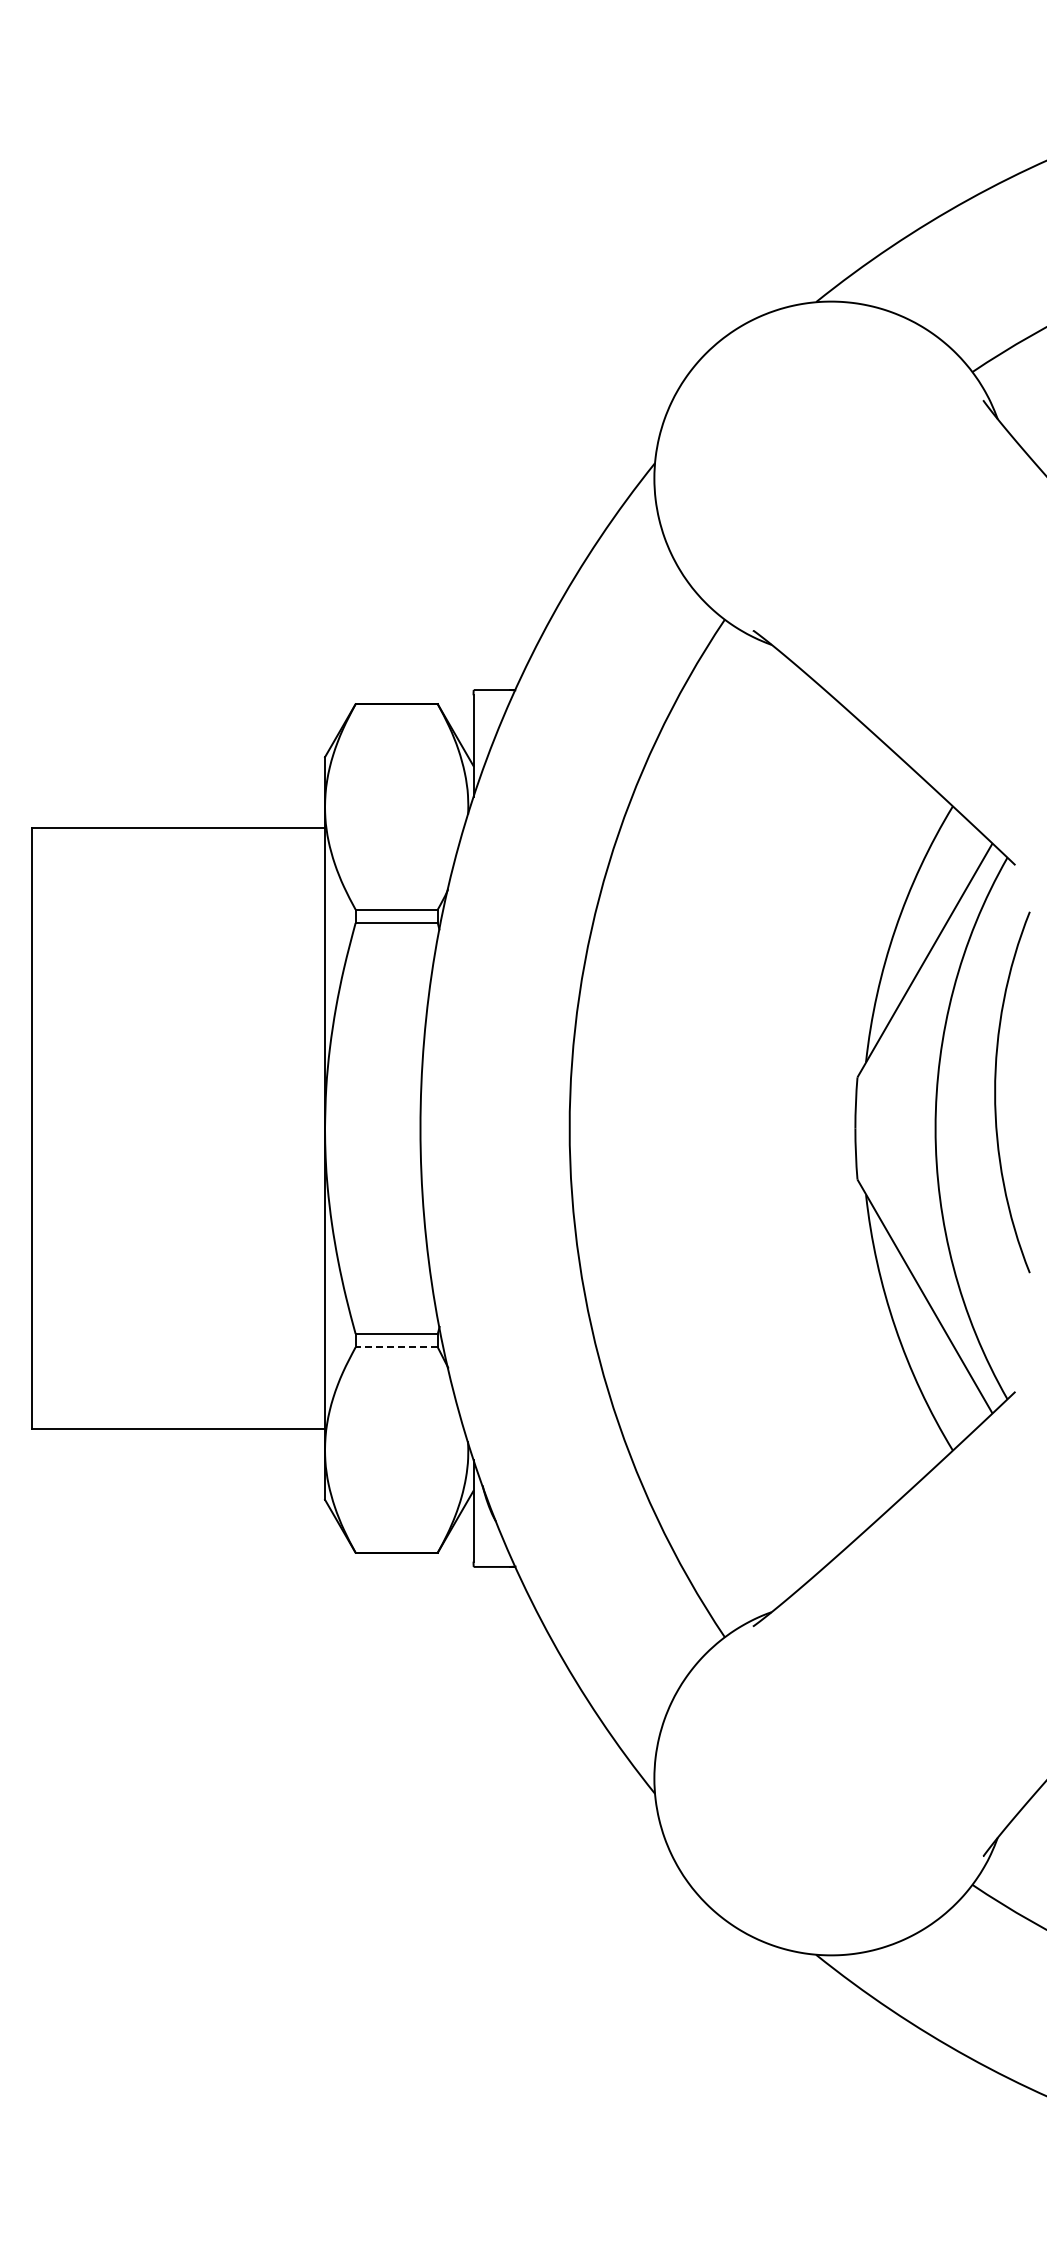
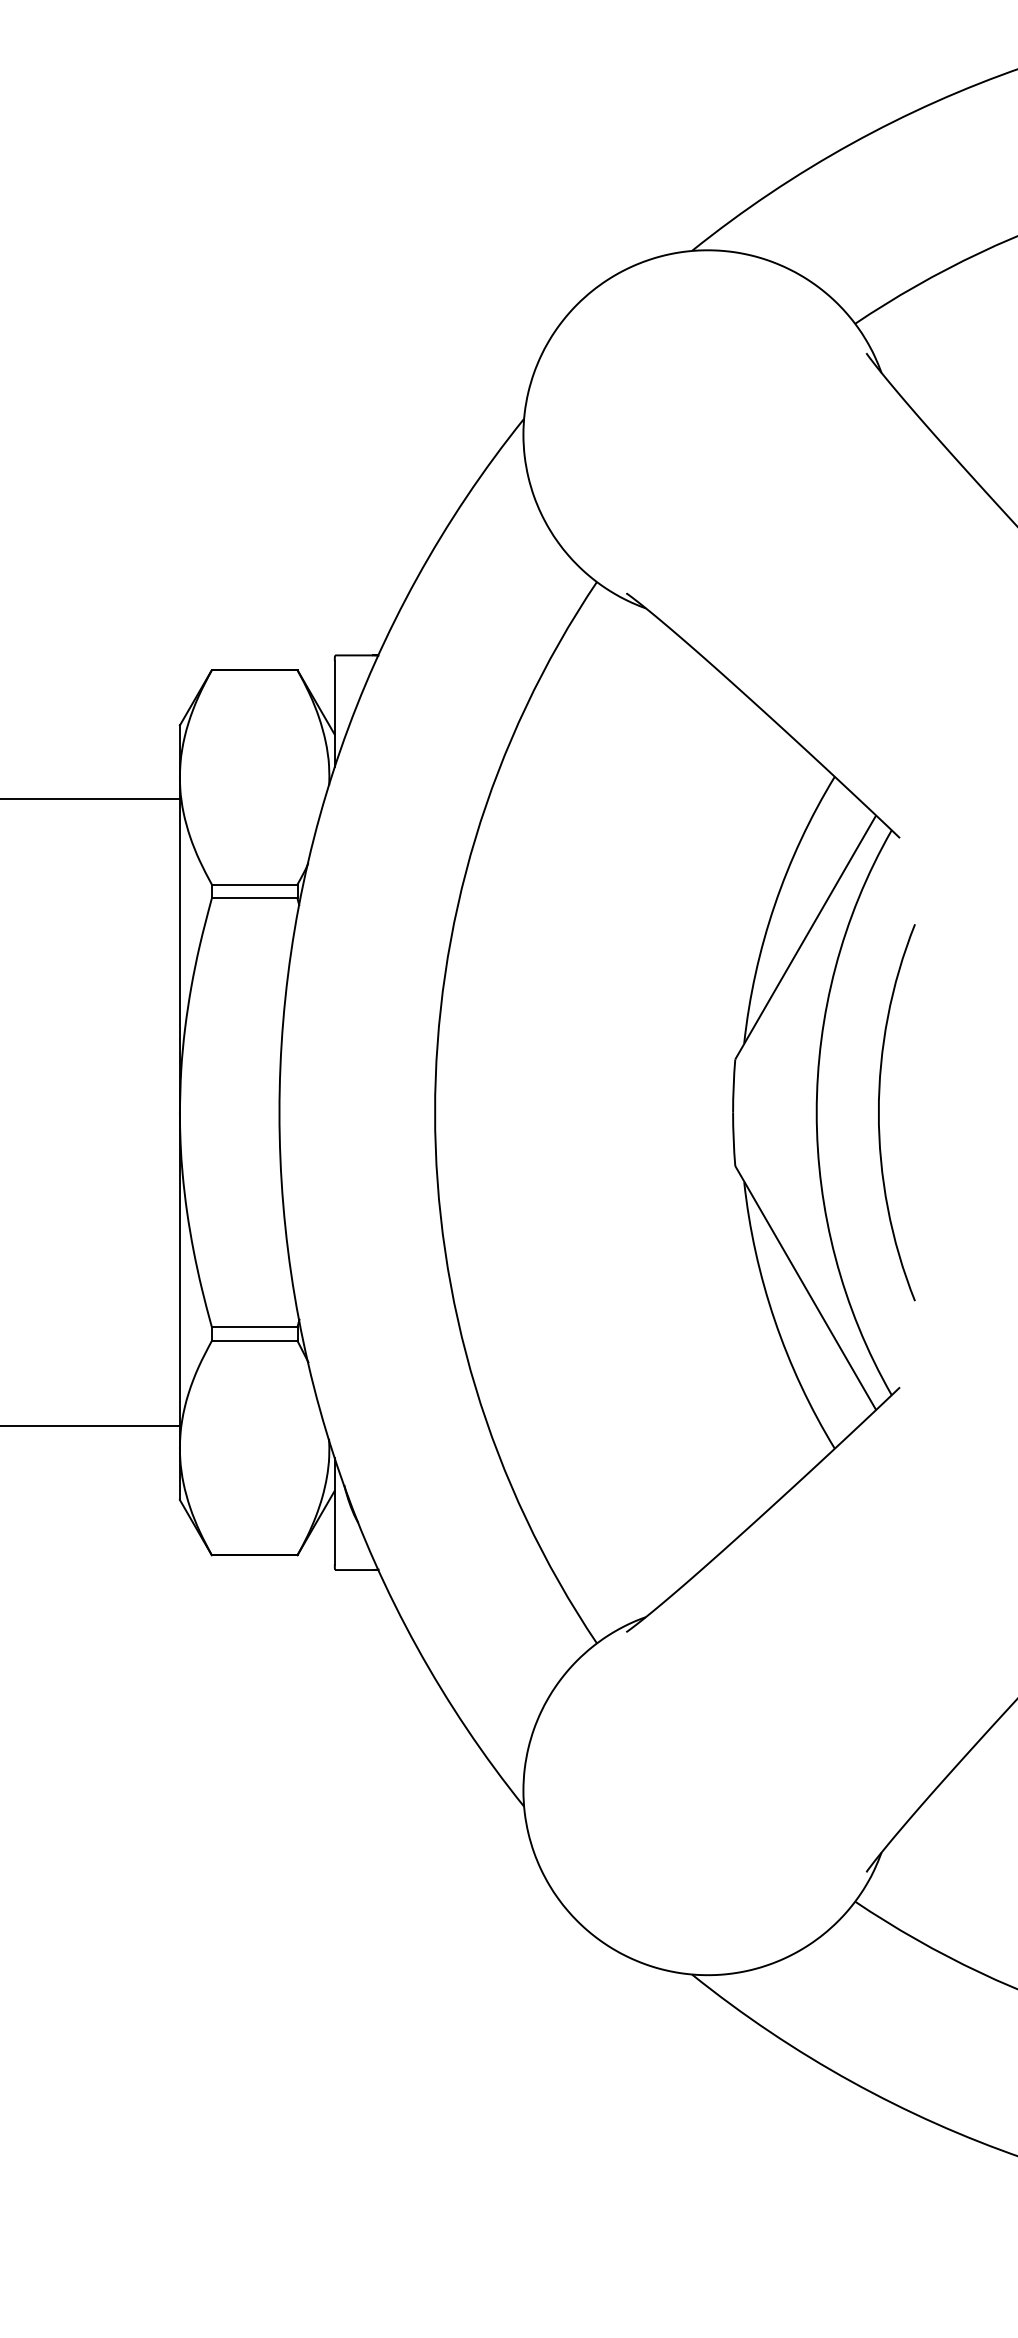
arc: (996, 1092) -> (880, 1112), moved
line: (396, 1347) -> (254, 1341), dashed -> solid

